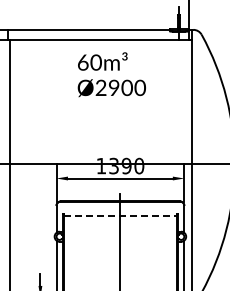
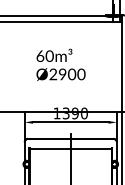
text: (111, 74) -> (60, 64), moved
line: (120, 215) -> (70, 149), dashed -> solid

